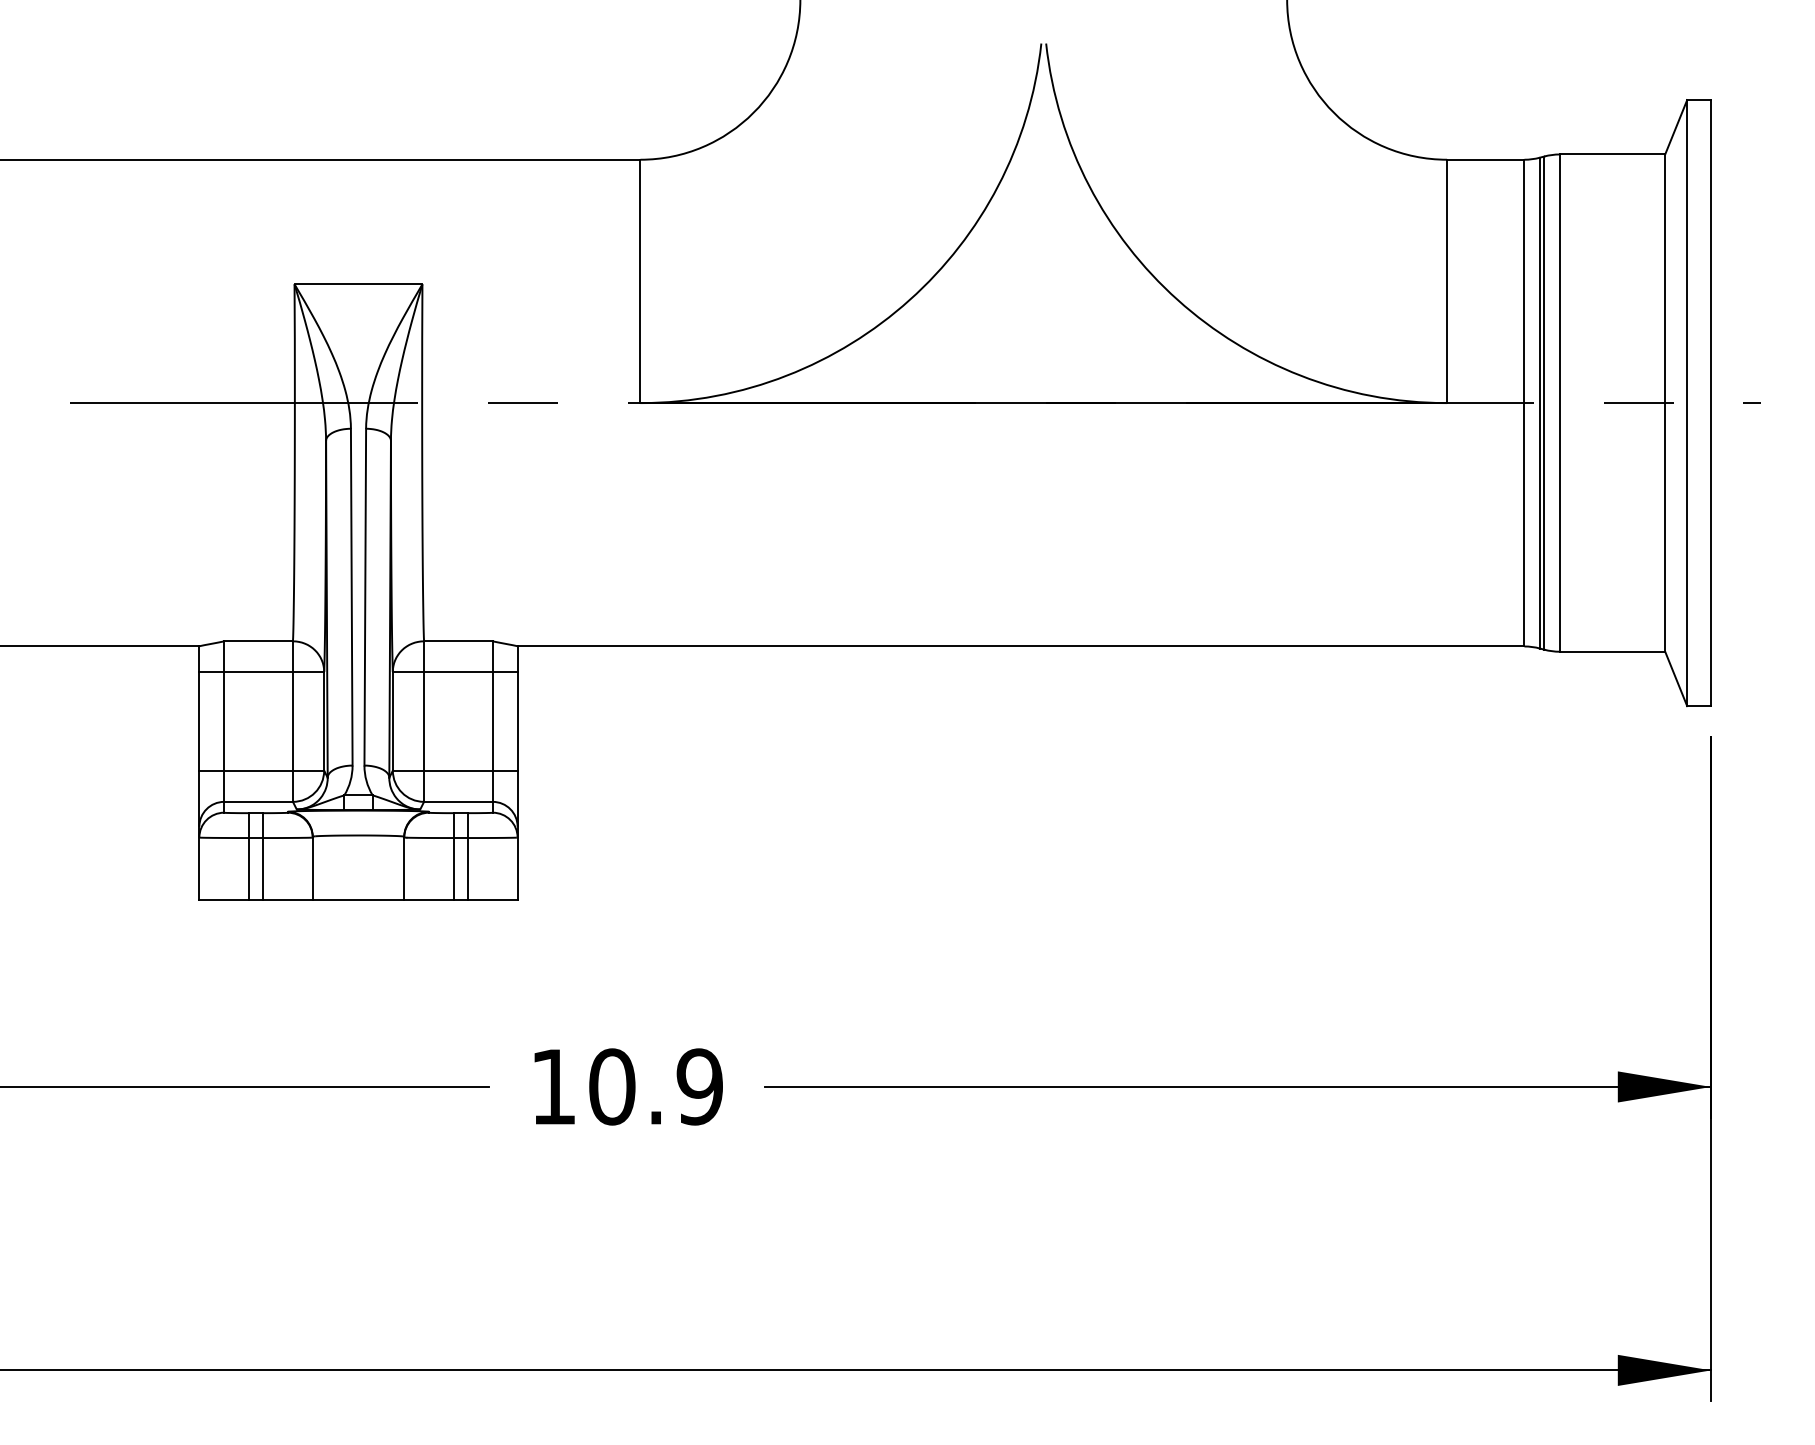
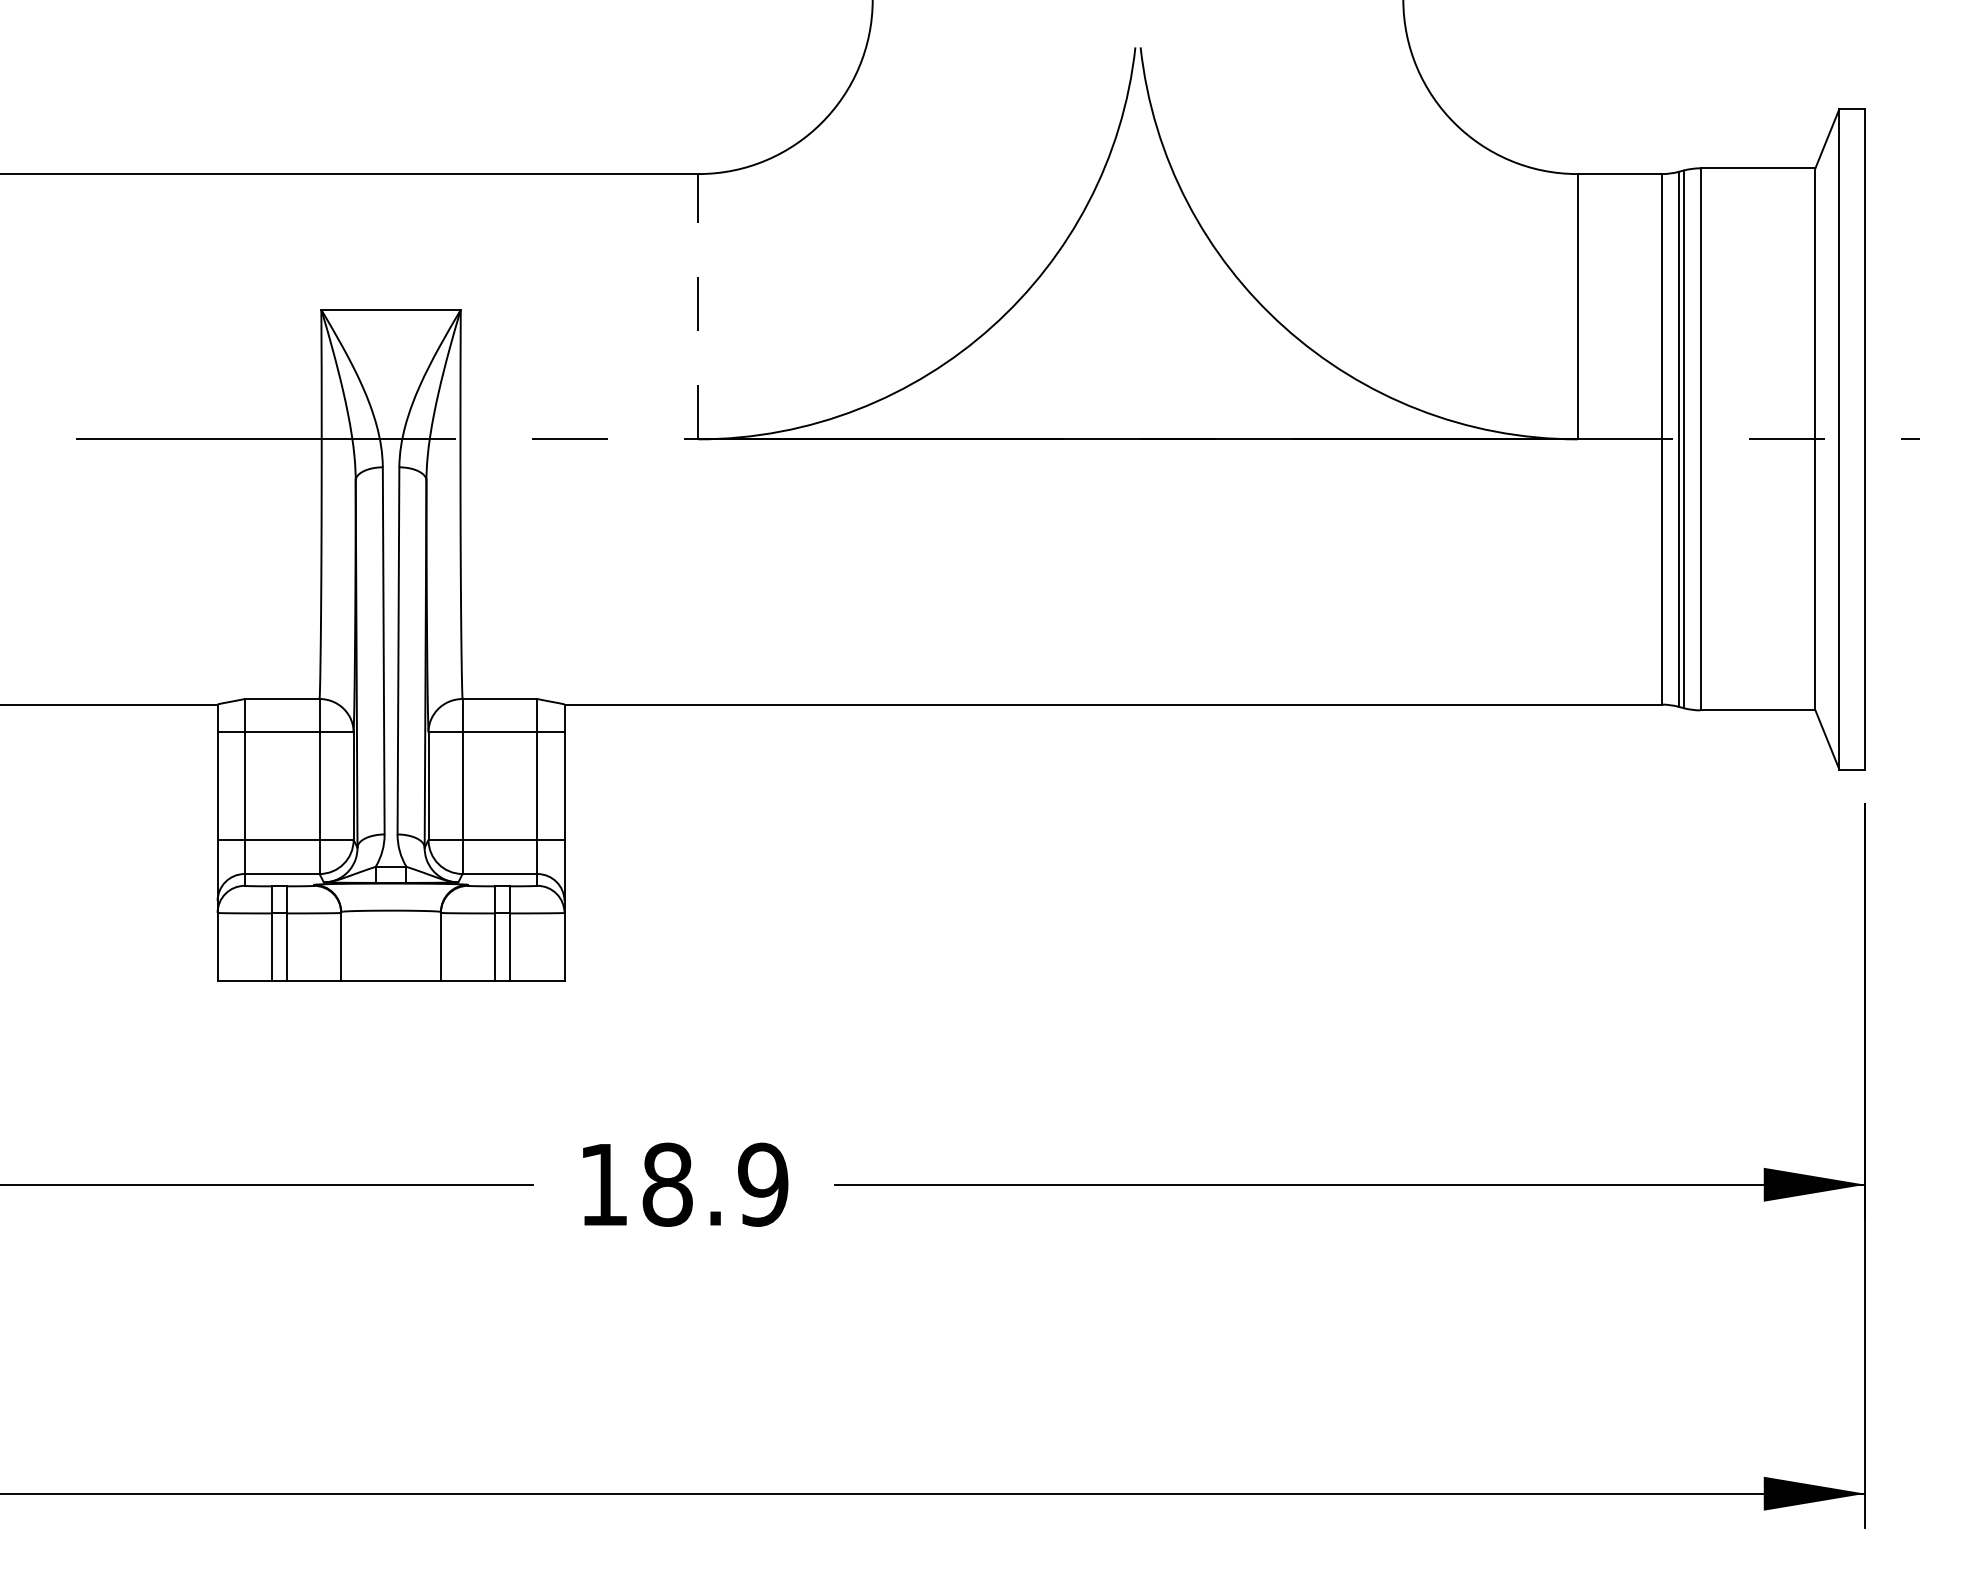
line: (640, 281) -> (698, 306), solid -> dashed
text: (612, 1086) -> (667, 1184), 10.9 -> 18.9

